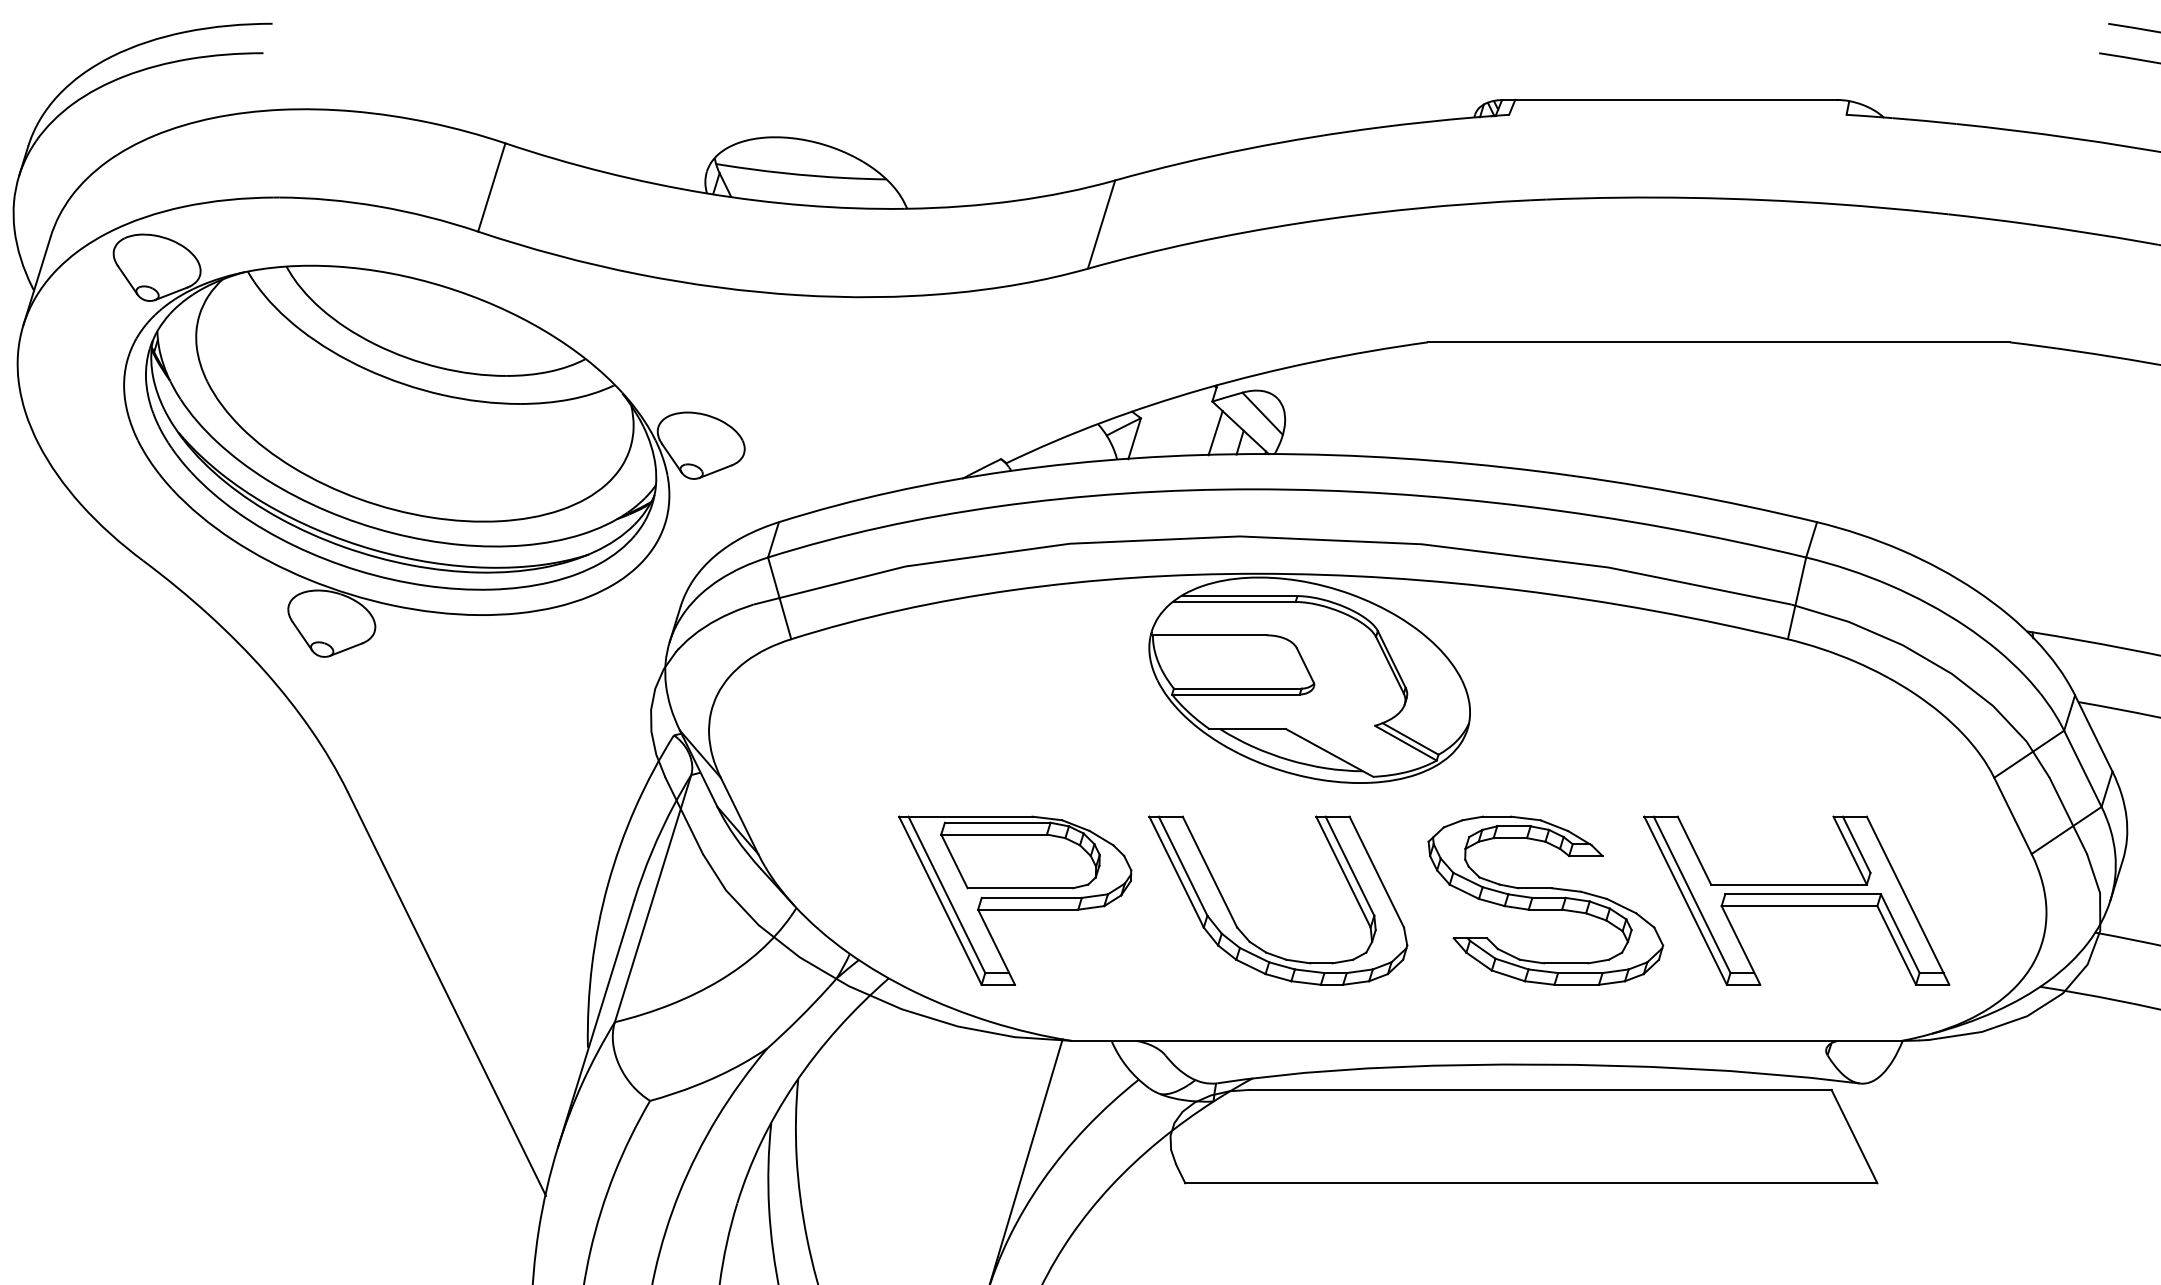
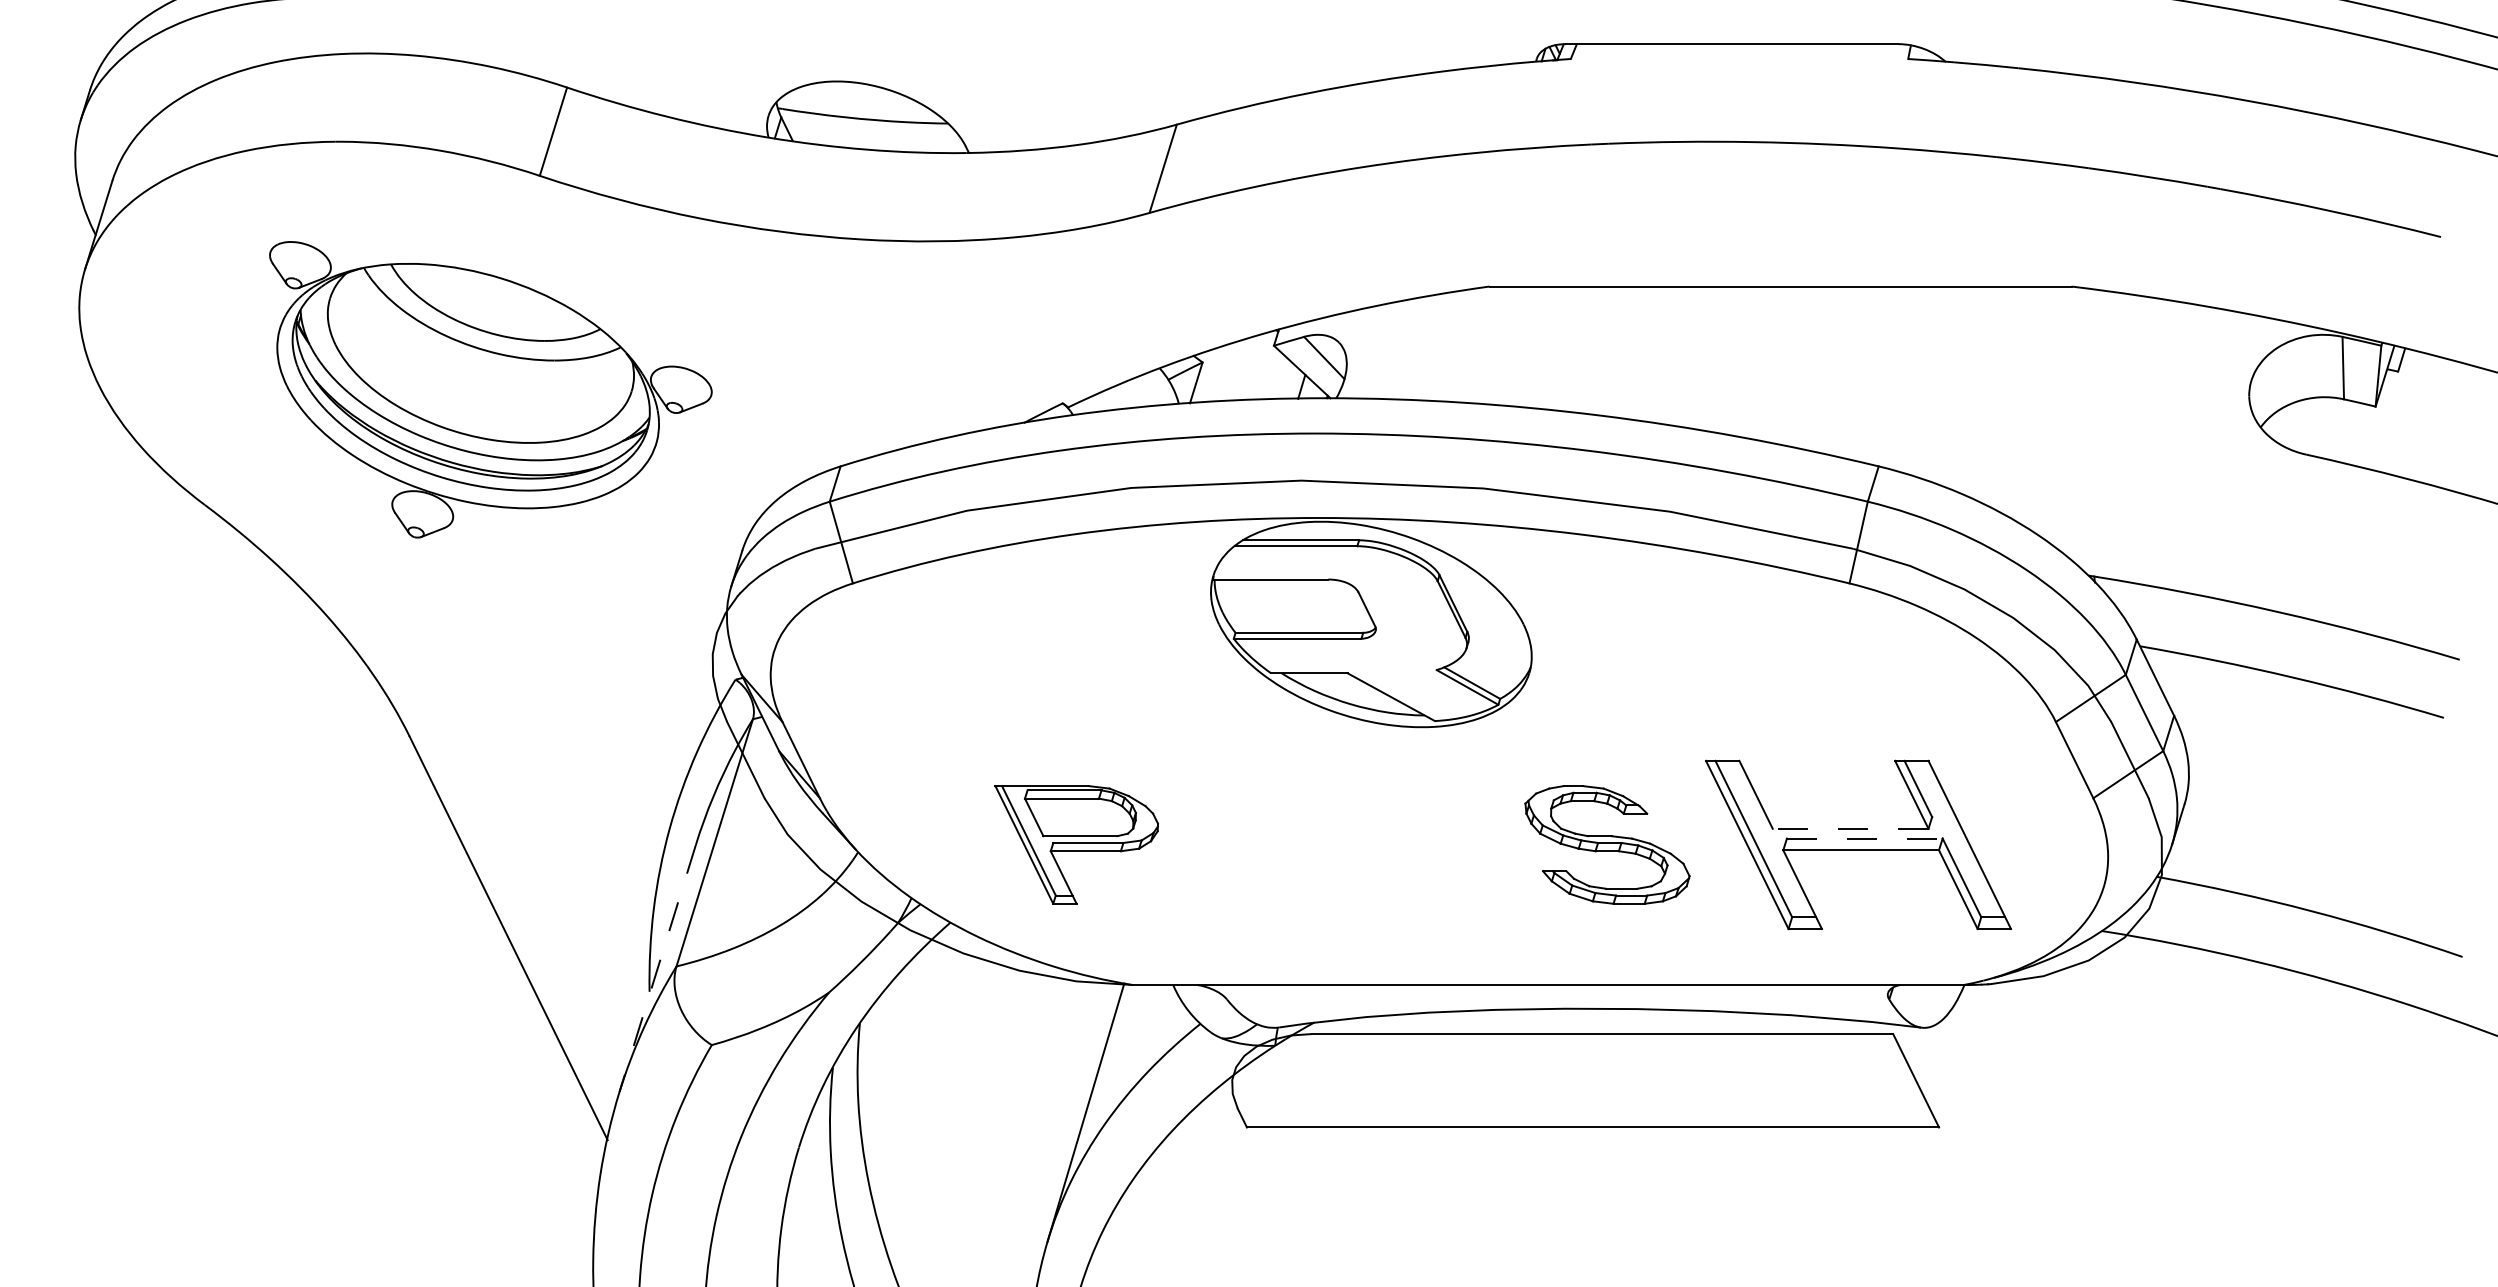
line: (1215, 433) -> (1277, 377), removed
part: (428, 445) -> (490, 389), size x0.7
line: (1788, 884) -> (1850, 828), solid -> dashed
line: (1802, 894) -> (1864, 838), solid -> dashed
part: (1014, 900) -> (1076, 844), size x0.7
part: (1545, 900) -> (1607, 844), size x0.7
part: (1243, 933) -> (1305, 877), removed
line: (595, 1024) -> (657, 968), solid -> dashed

